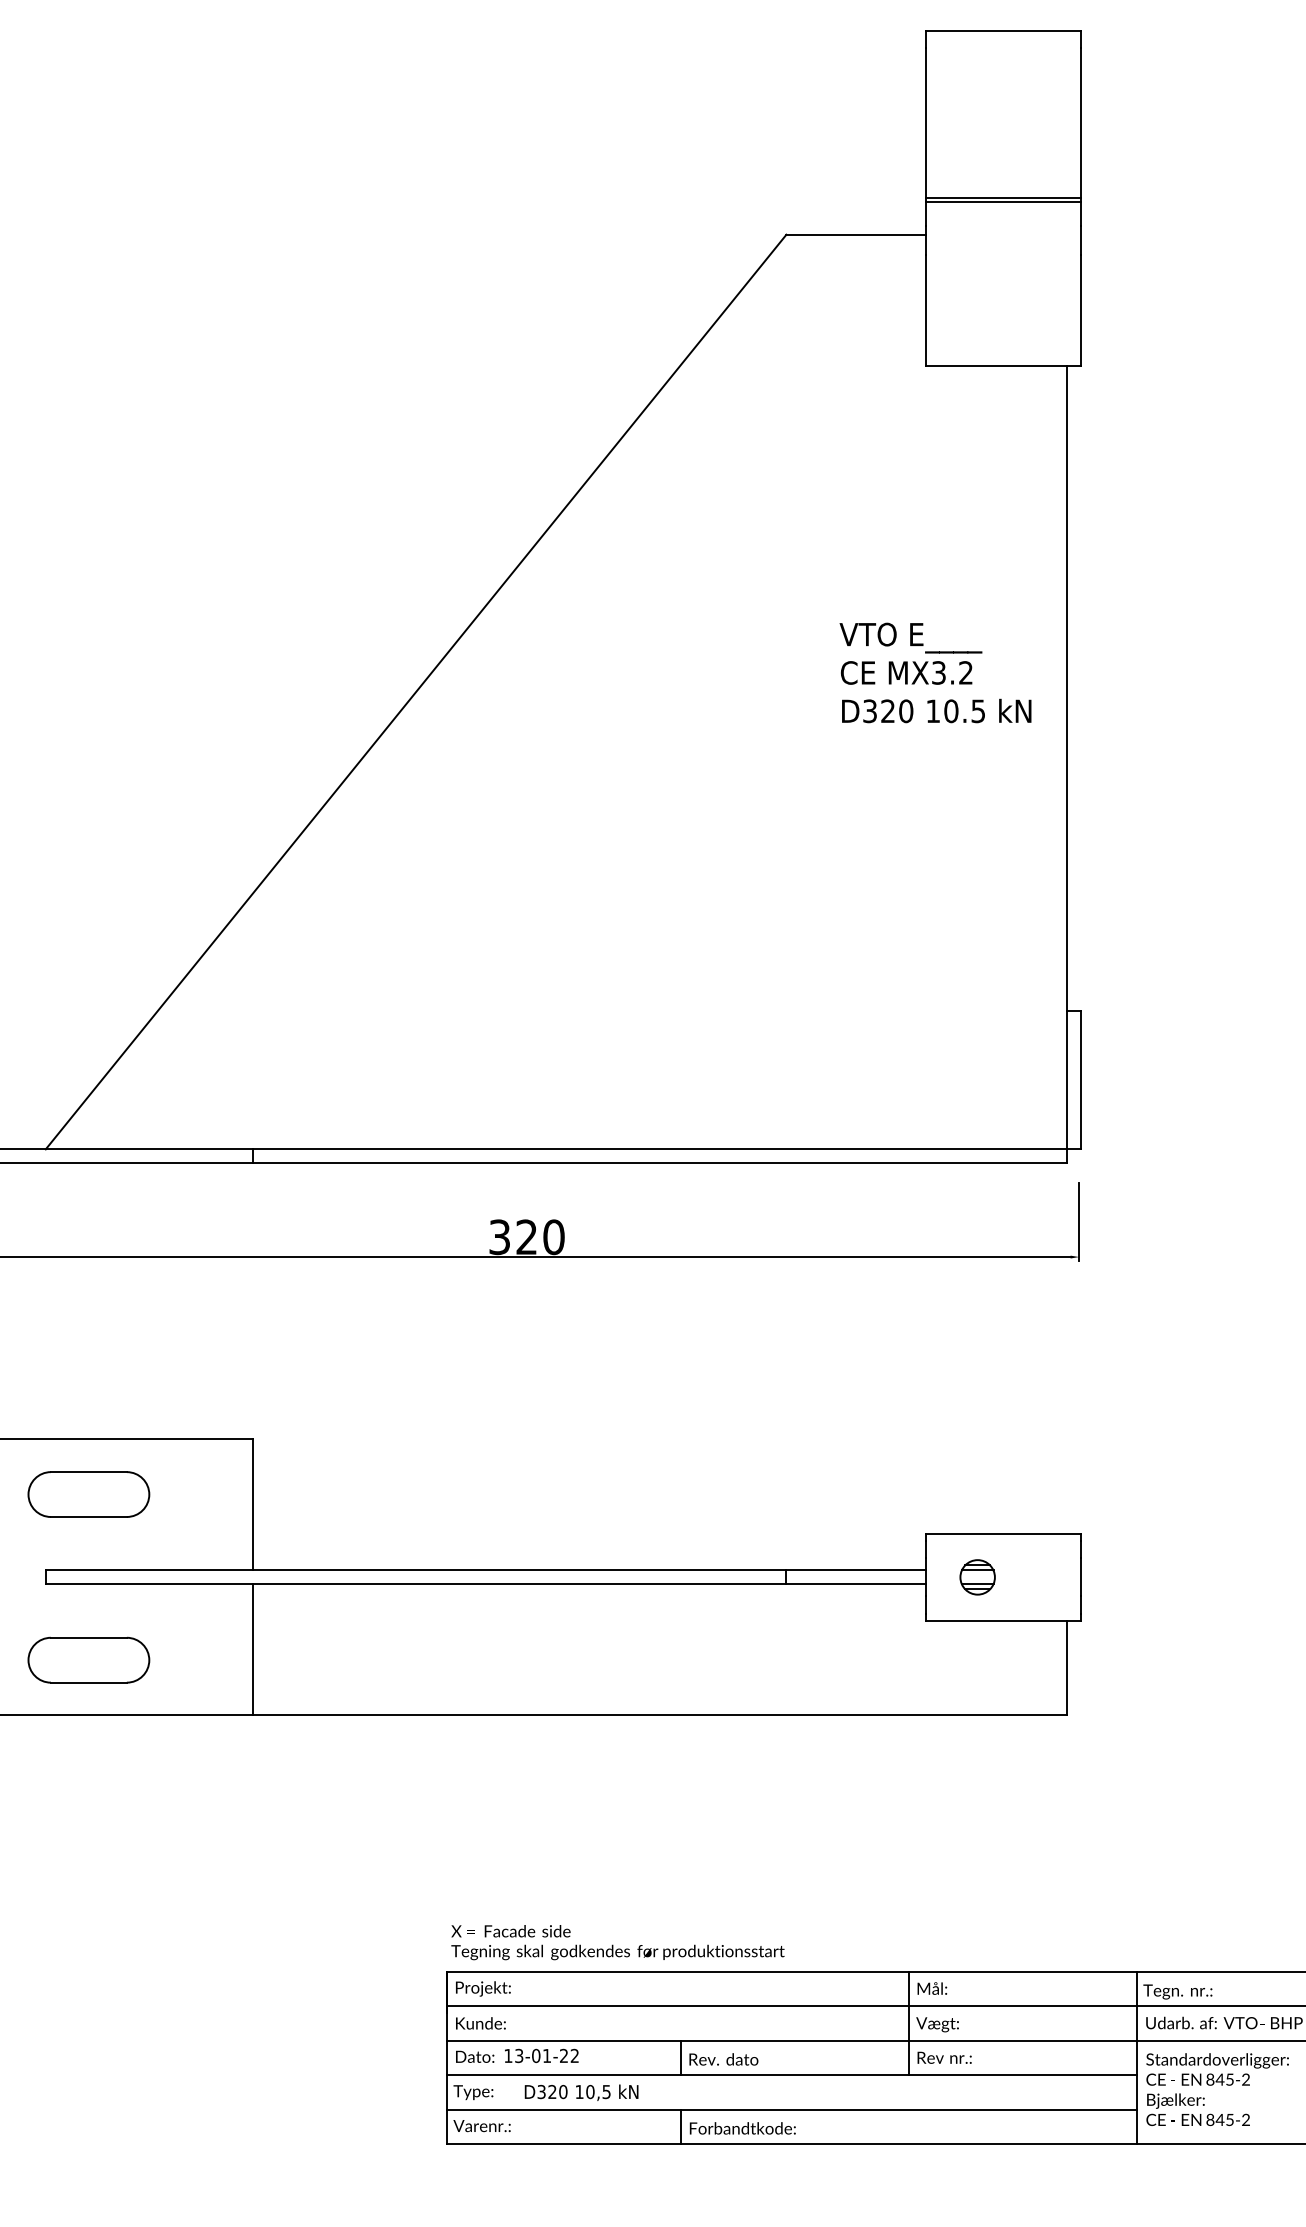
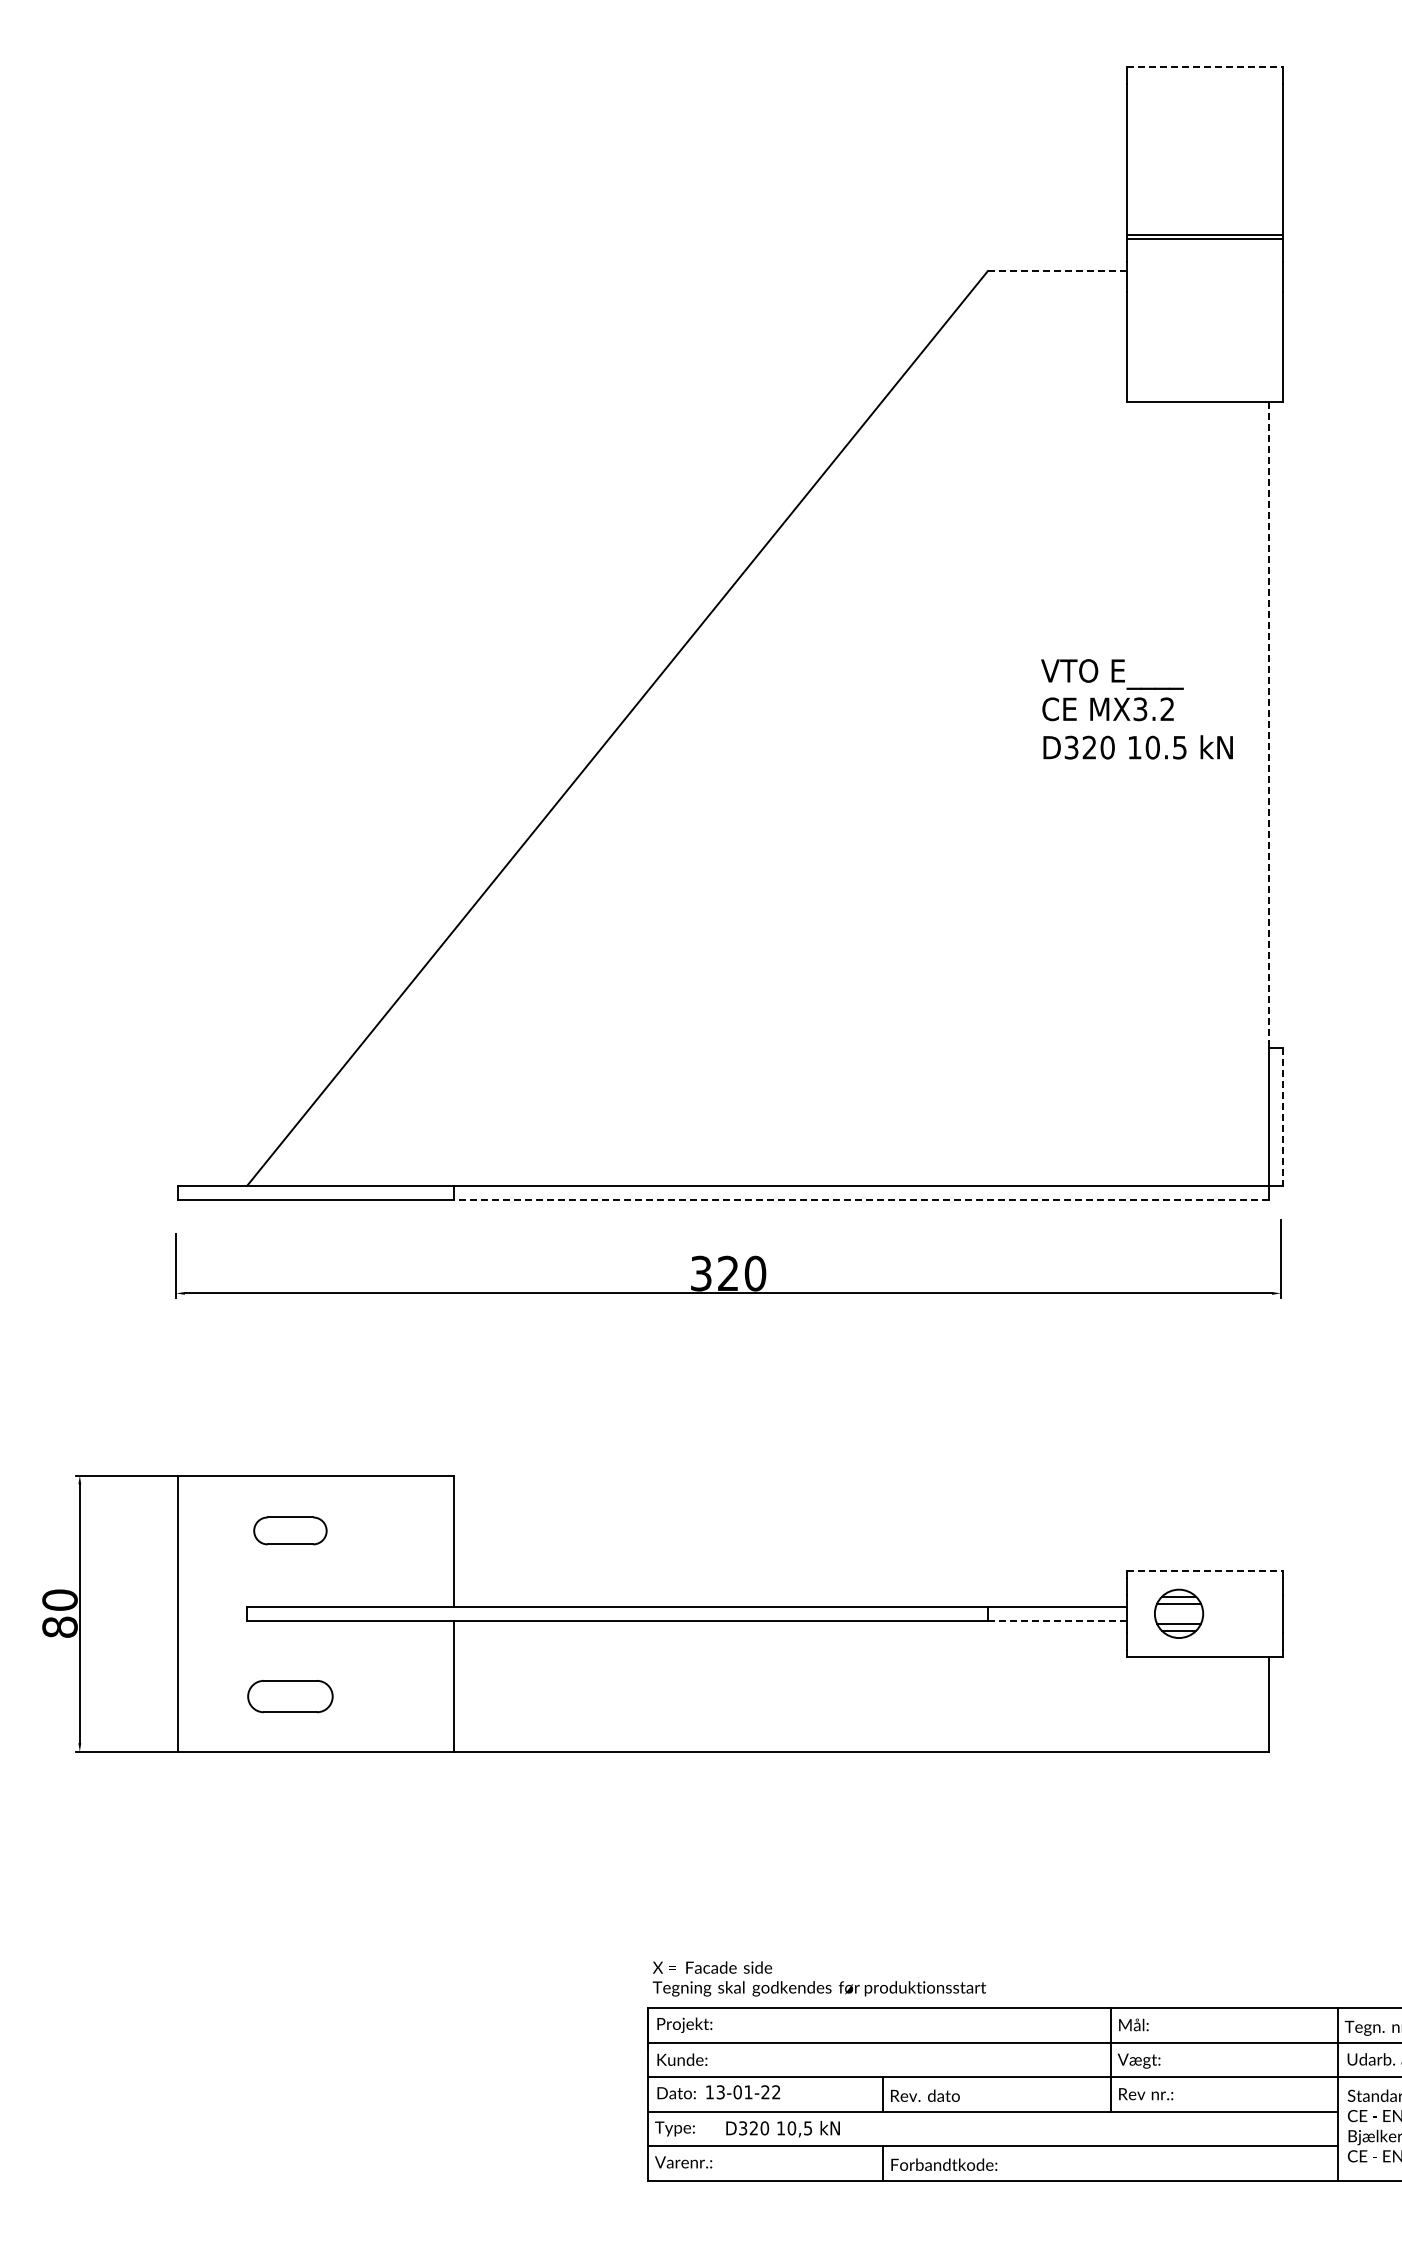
line: (1004, 31) -> (1205, 67), solid -> dashed
line: (856, 235) -> (1057, 271), solid -> dashed
line: (1067, 688) -> (1268, 724), solid -> dashed
line: (1081, 1081) -> (1282, 1117), solid -> dashed
line: (660, 1163) -> (861, 1199), solid -> dashed
part: (89, 1494) -> (290, 1530), size x0.6
line: (1004, 1534) -> (1205, 1570), solid -> dashed
part: (978, 1577) -> (1179, 1613), size x1.4
line: (856, 1584) -> (1057, 1620), solid -> dashed
part: (89, 1660) -> (290, 1696), size x0.7

